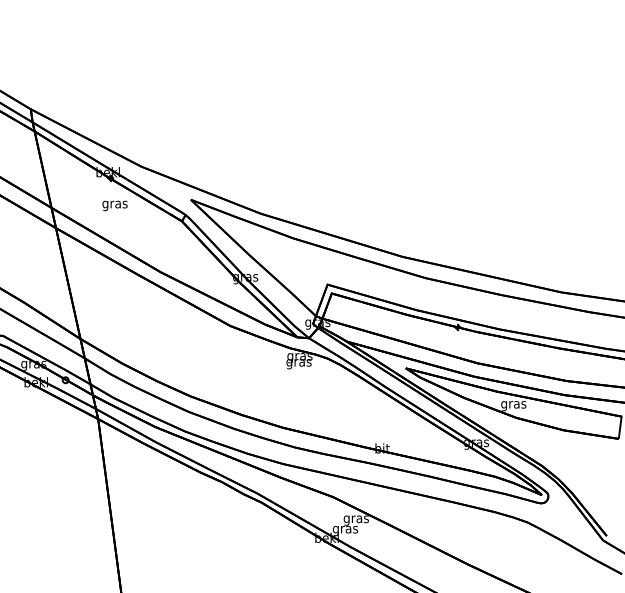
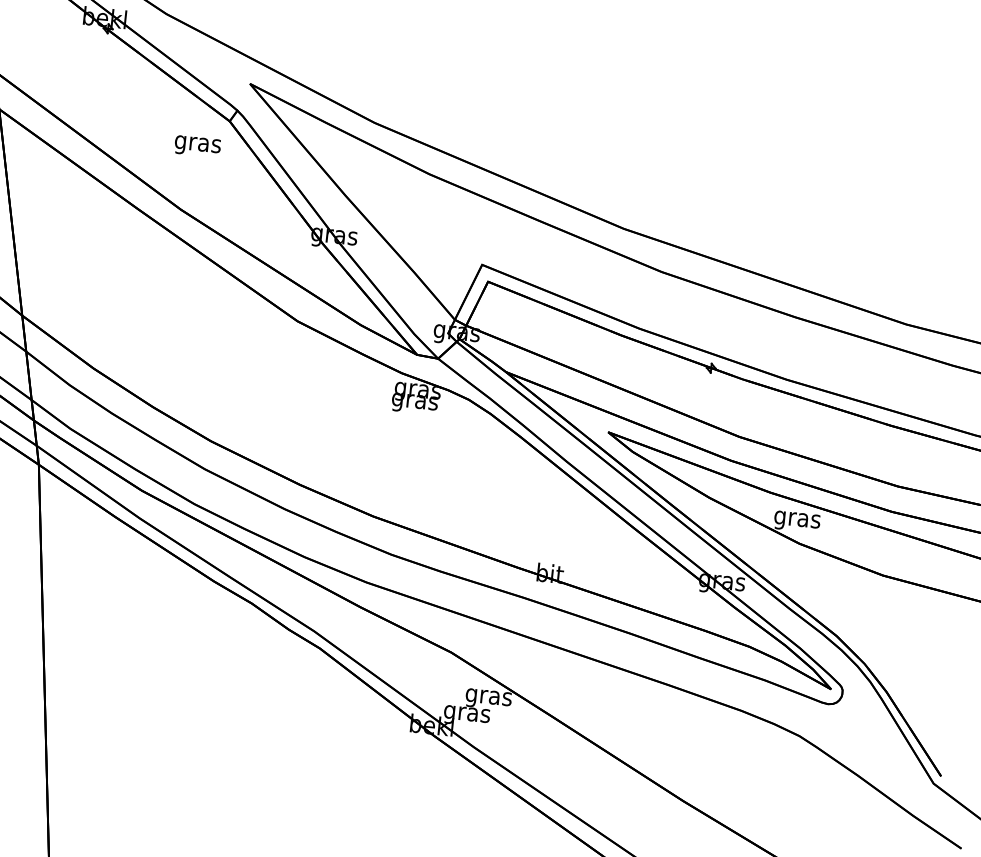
text: (114, 205) -> (196, 145), moved

